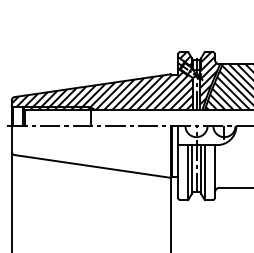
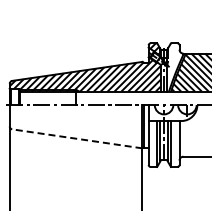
hatch: (209, 77) -> (174, 64), removed
line: (92, 166) -> (77, 138), solid -> dashed

